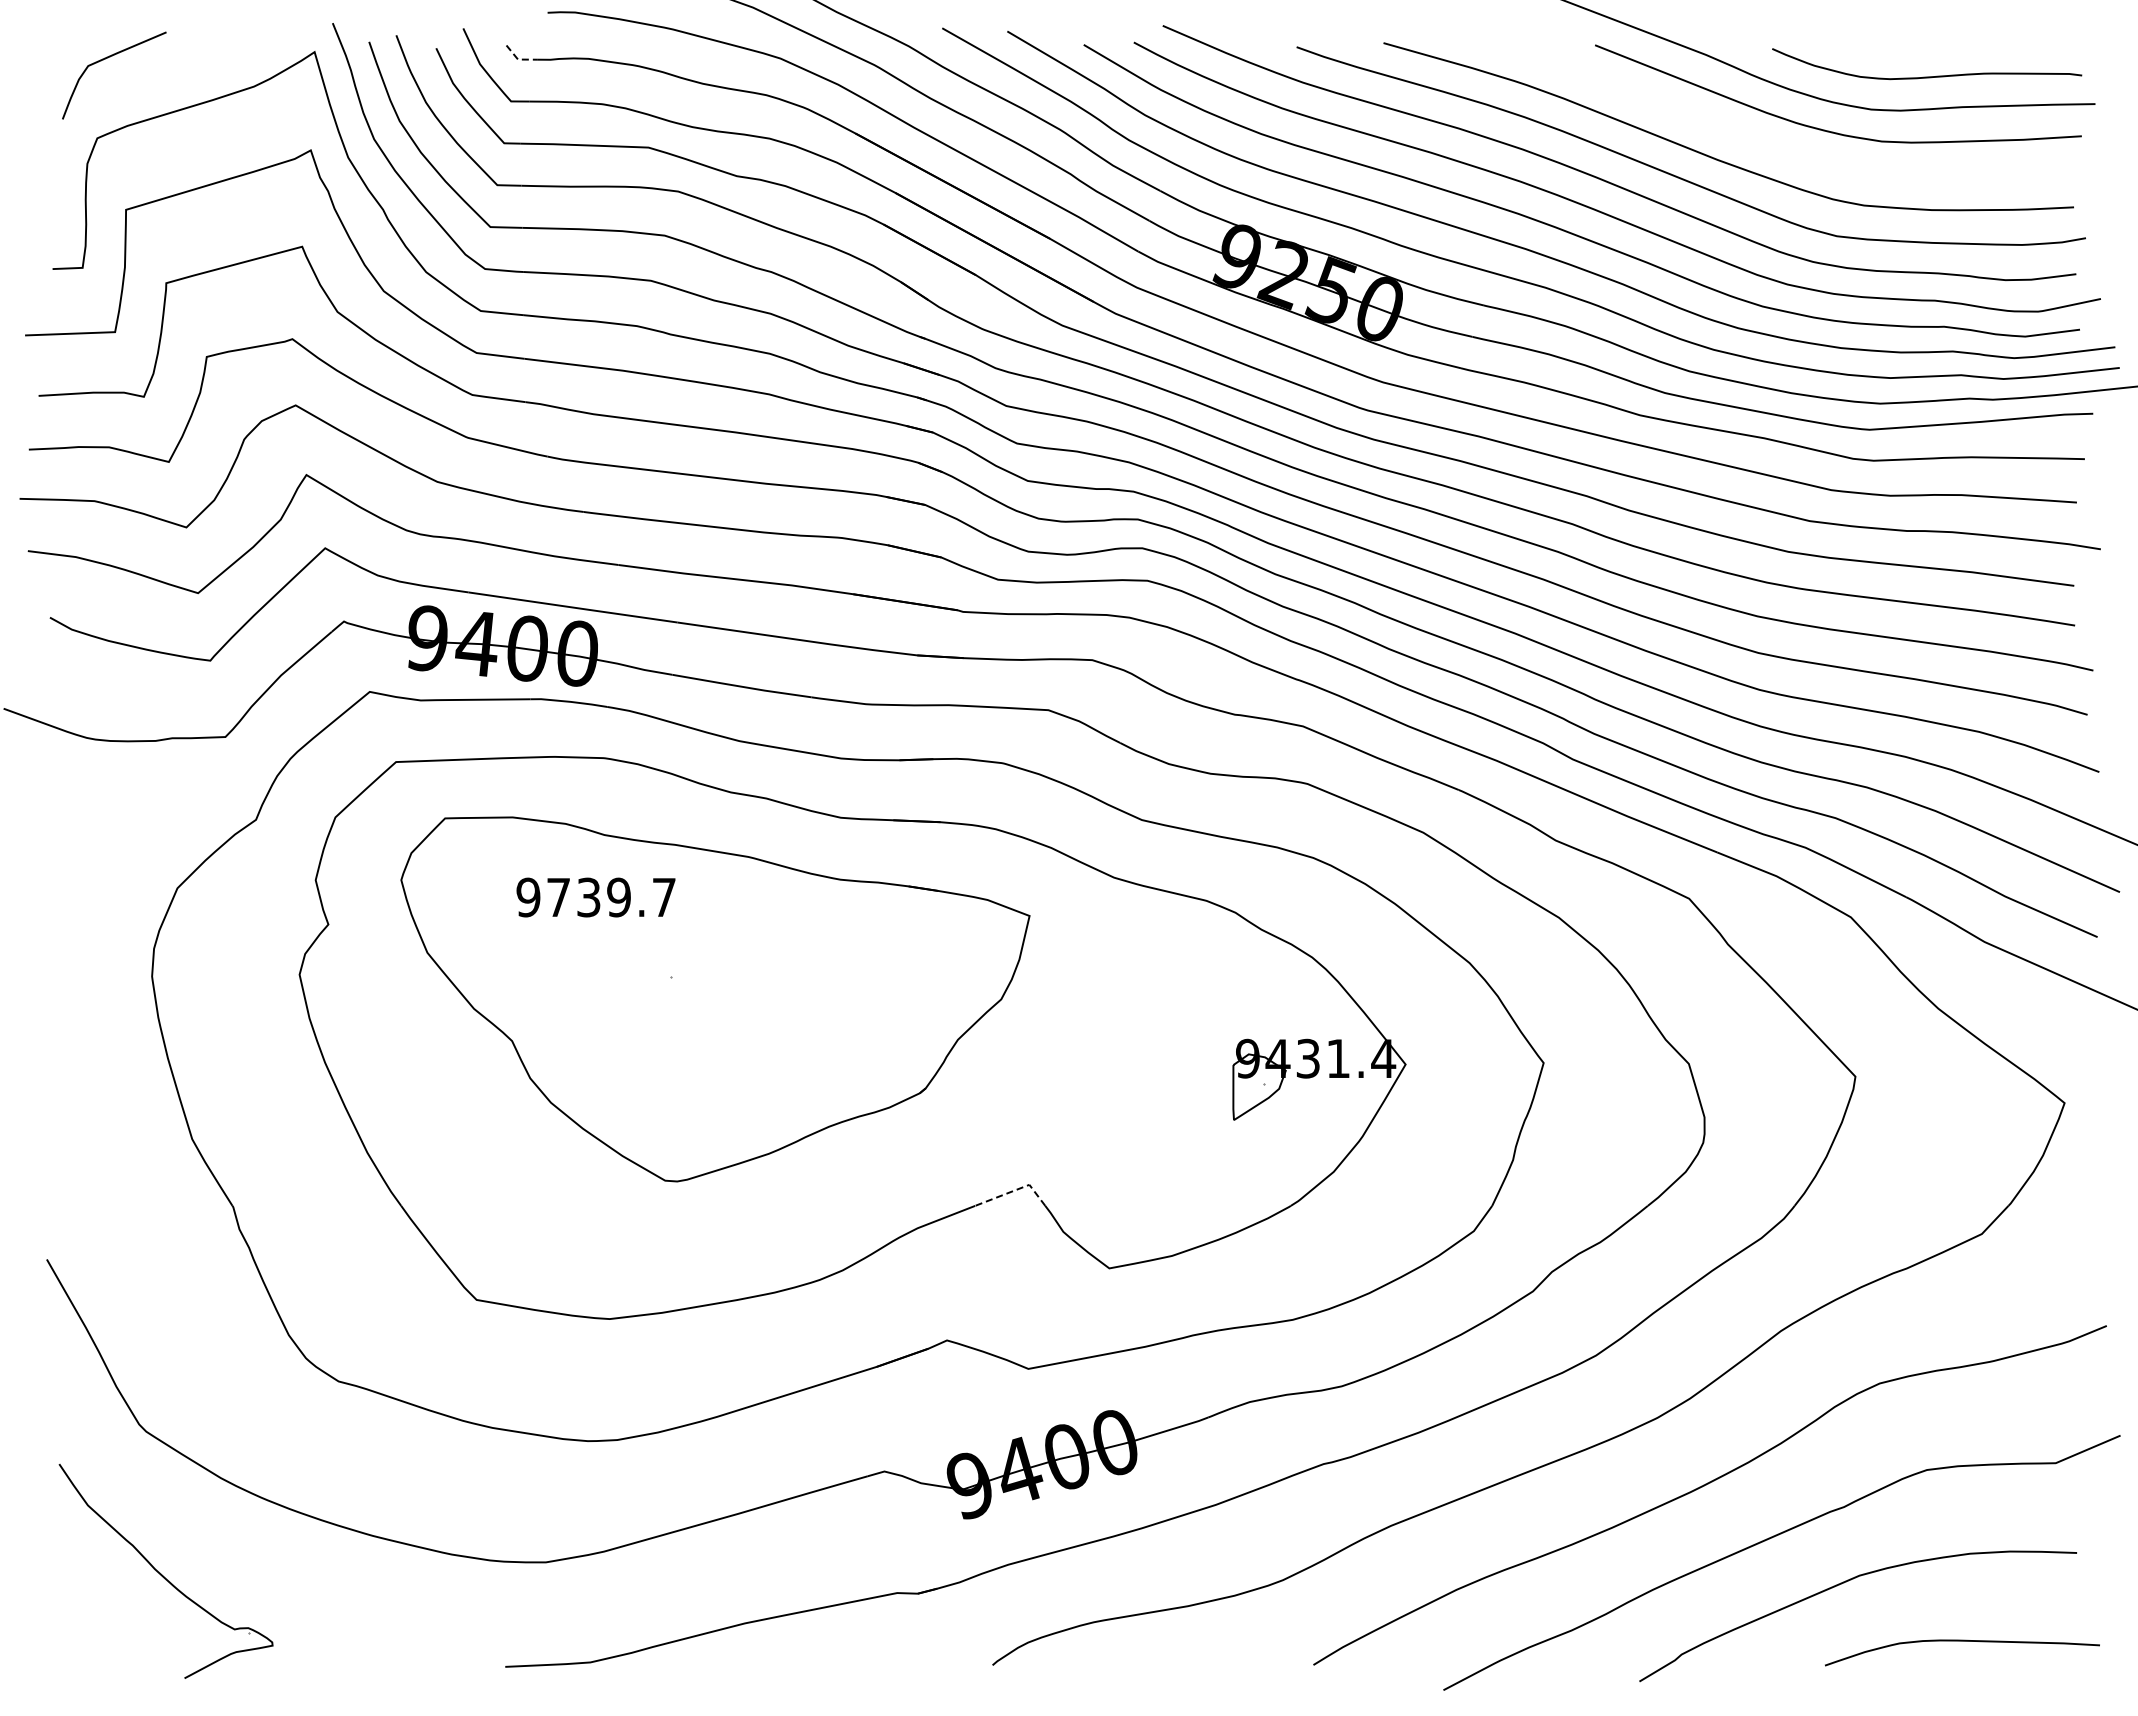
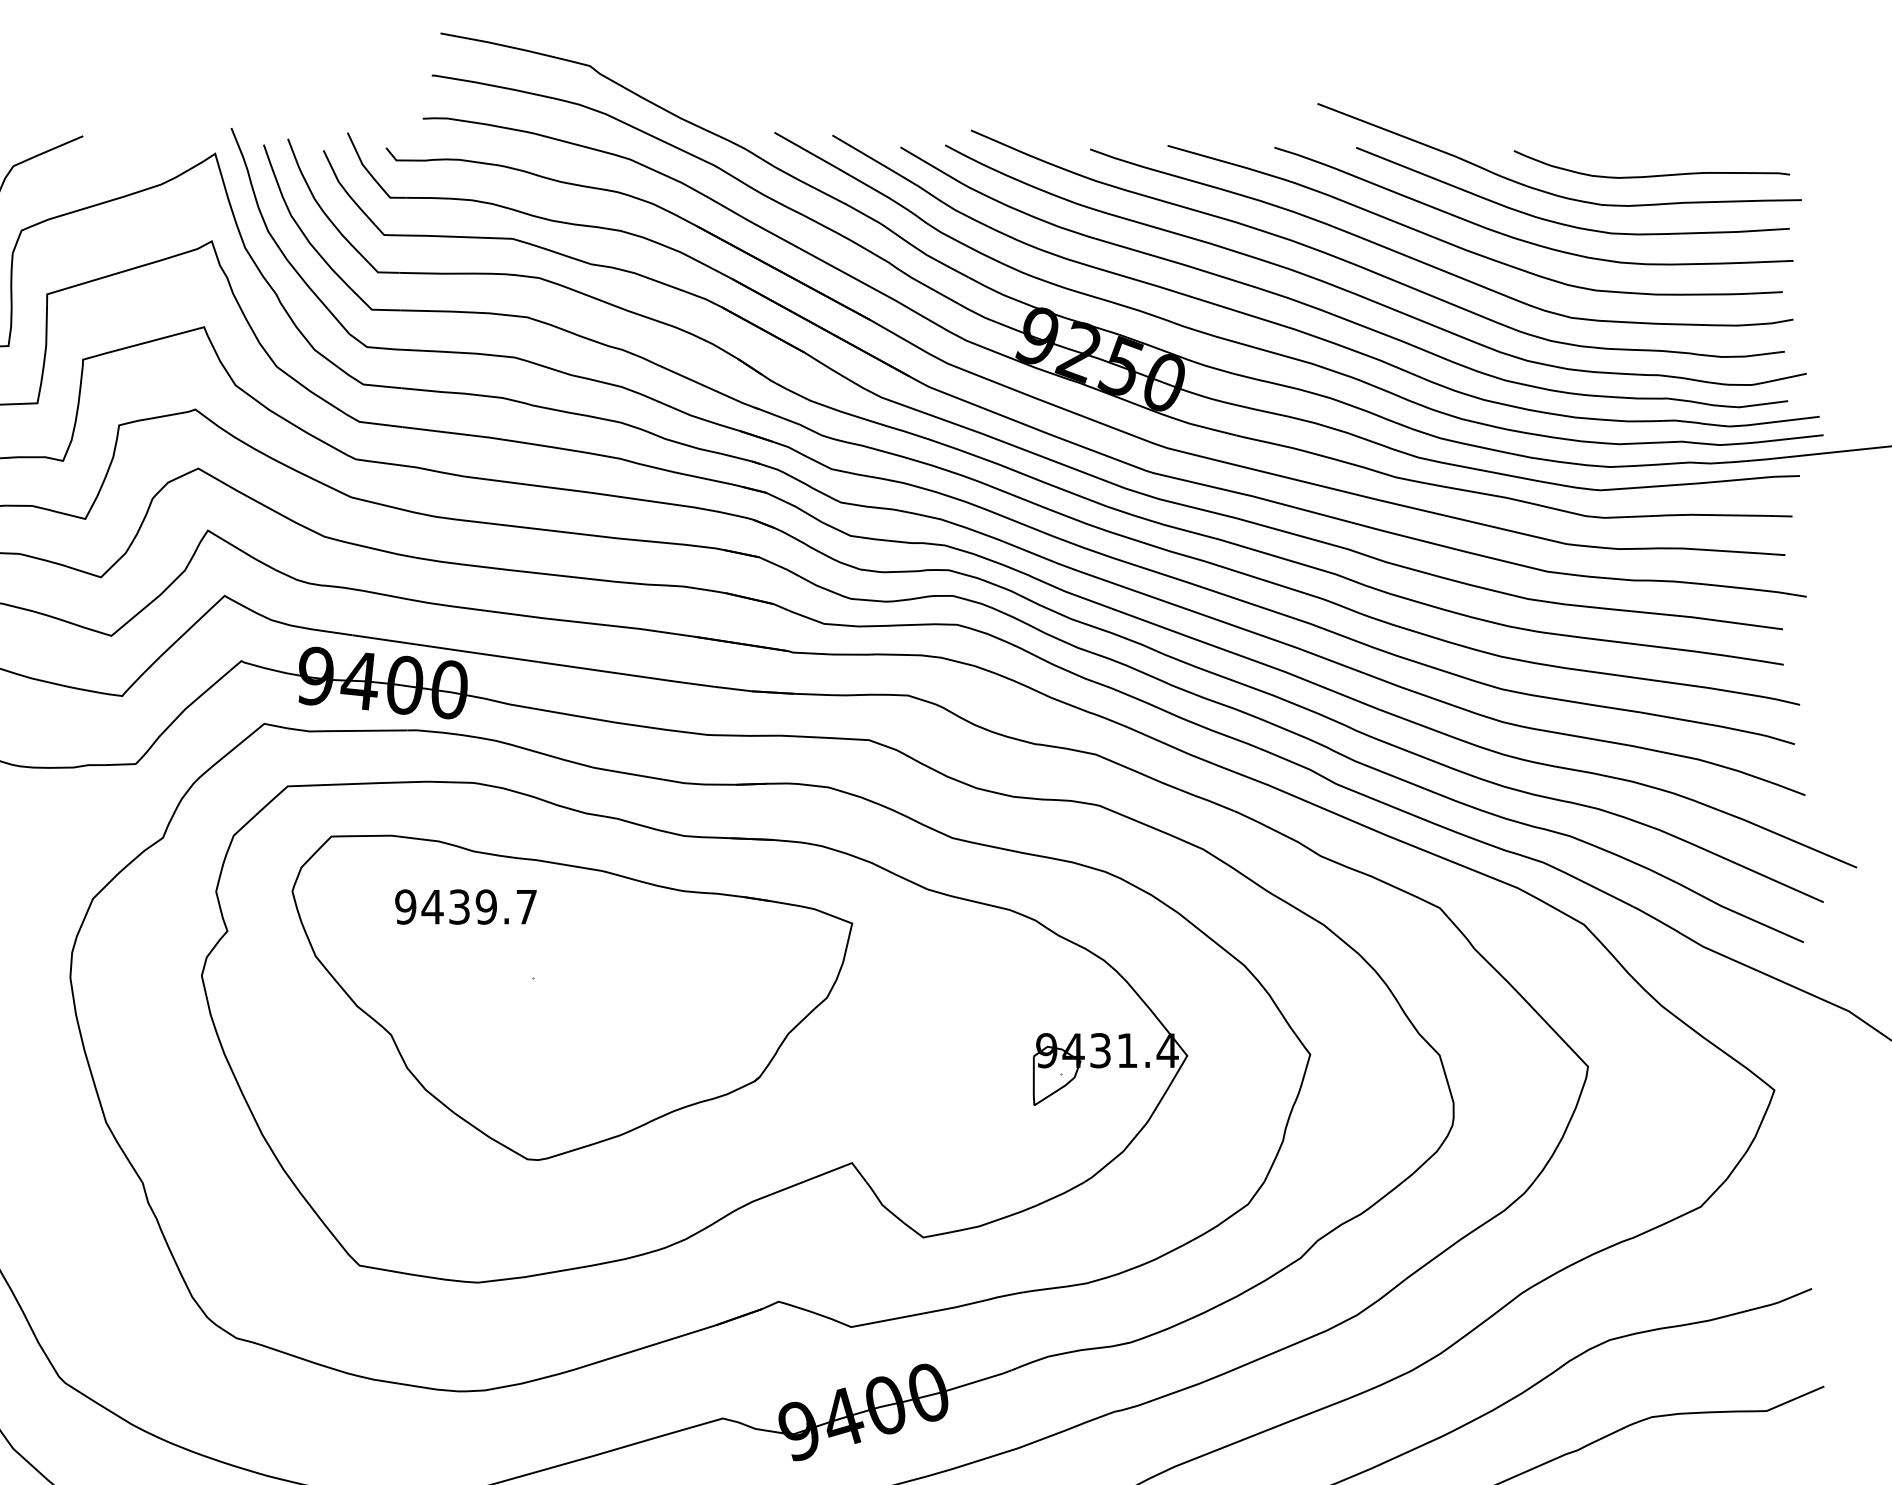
line: (518, 59) -> (396, 160), dashed -> solid
curve: (1782, 148) -> (1523, 239), added
text: (558, 897) -> (432, 907), 9739.7 -> 9439.7
line: (1014, 1190) -> (838, 1168), dashed -> solid

